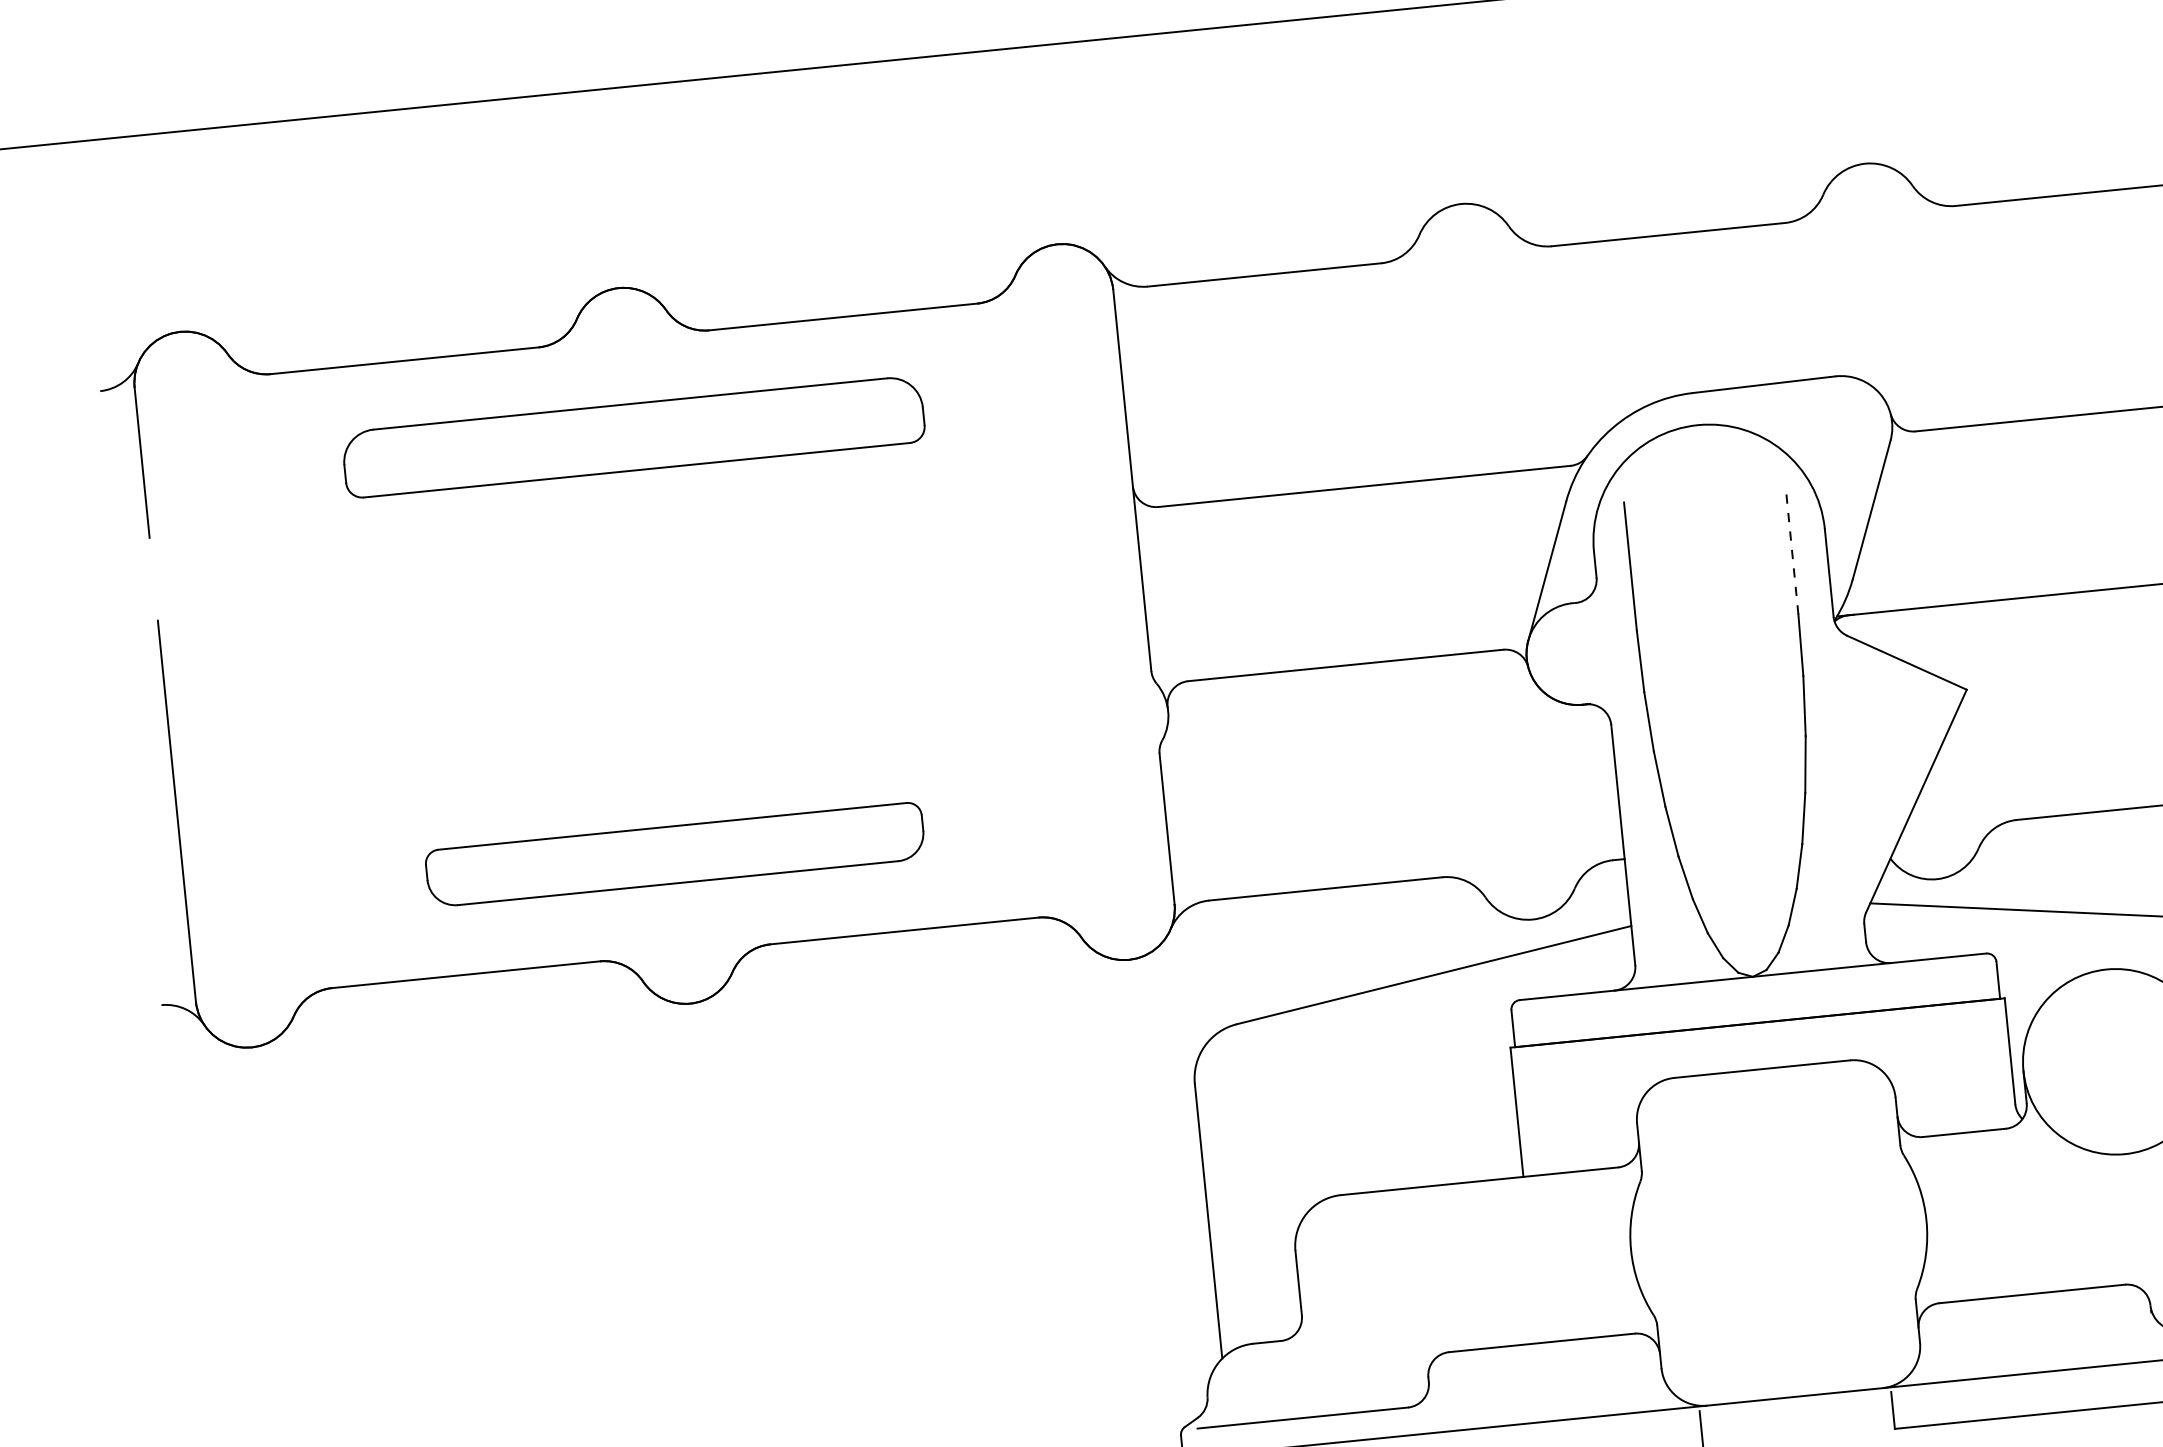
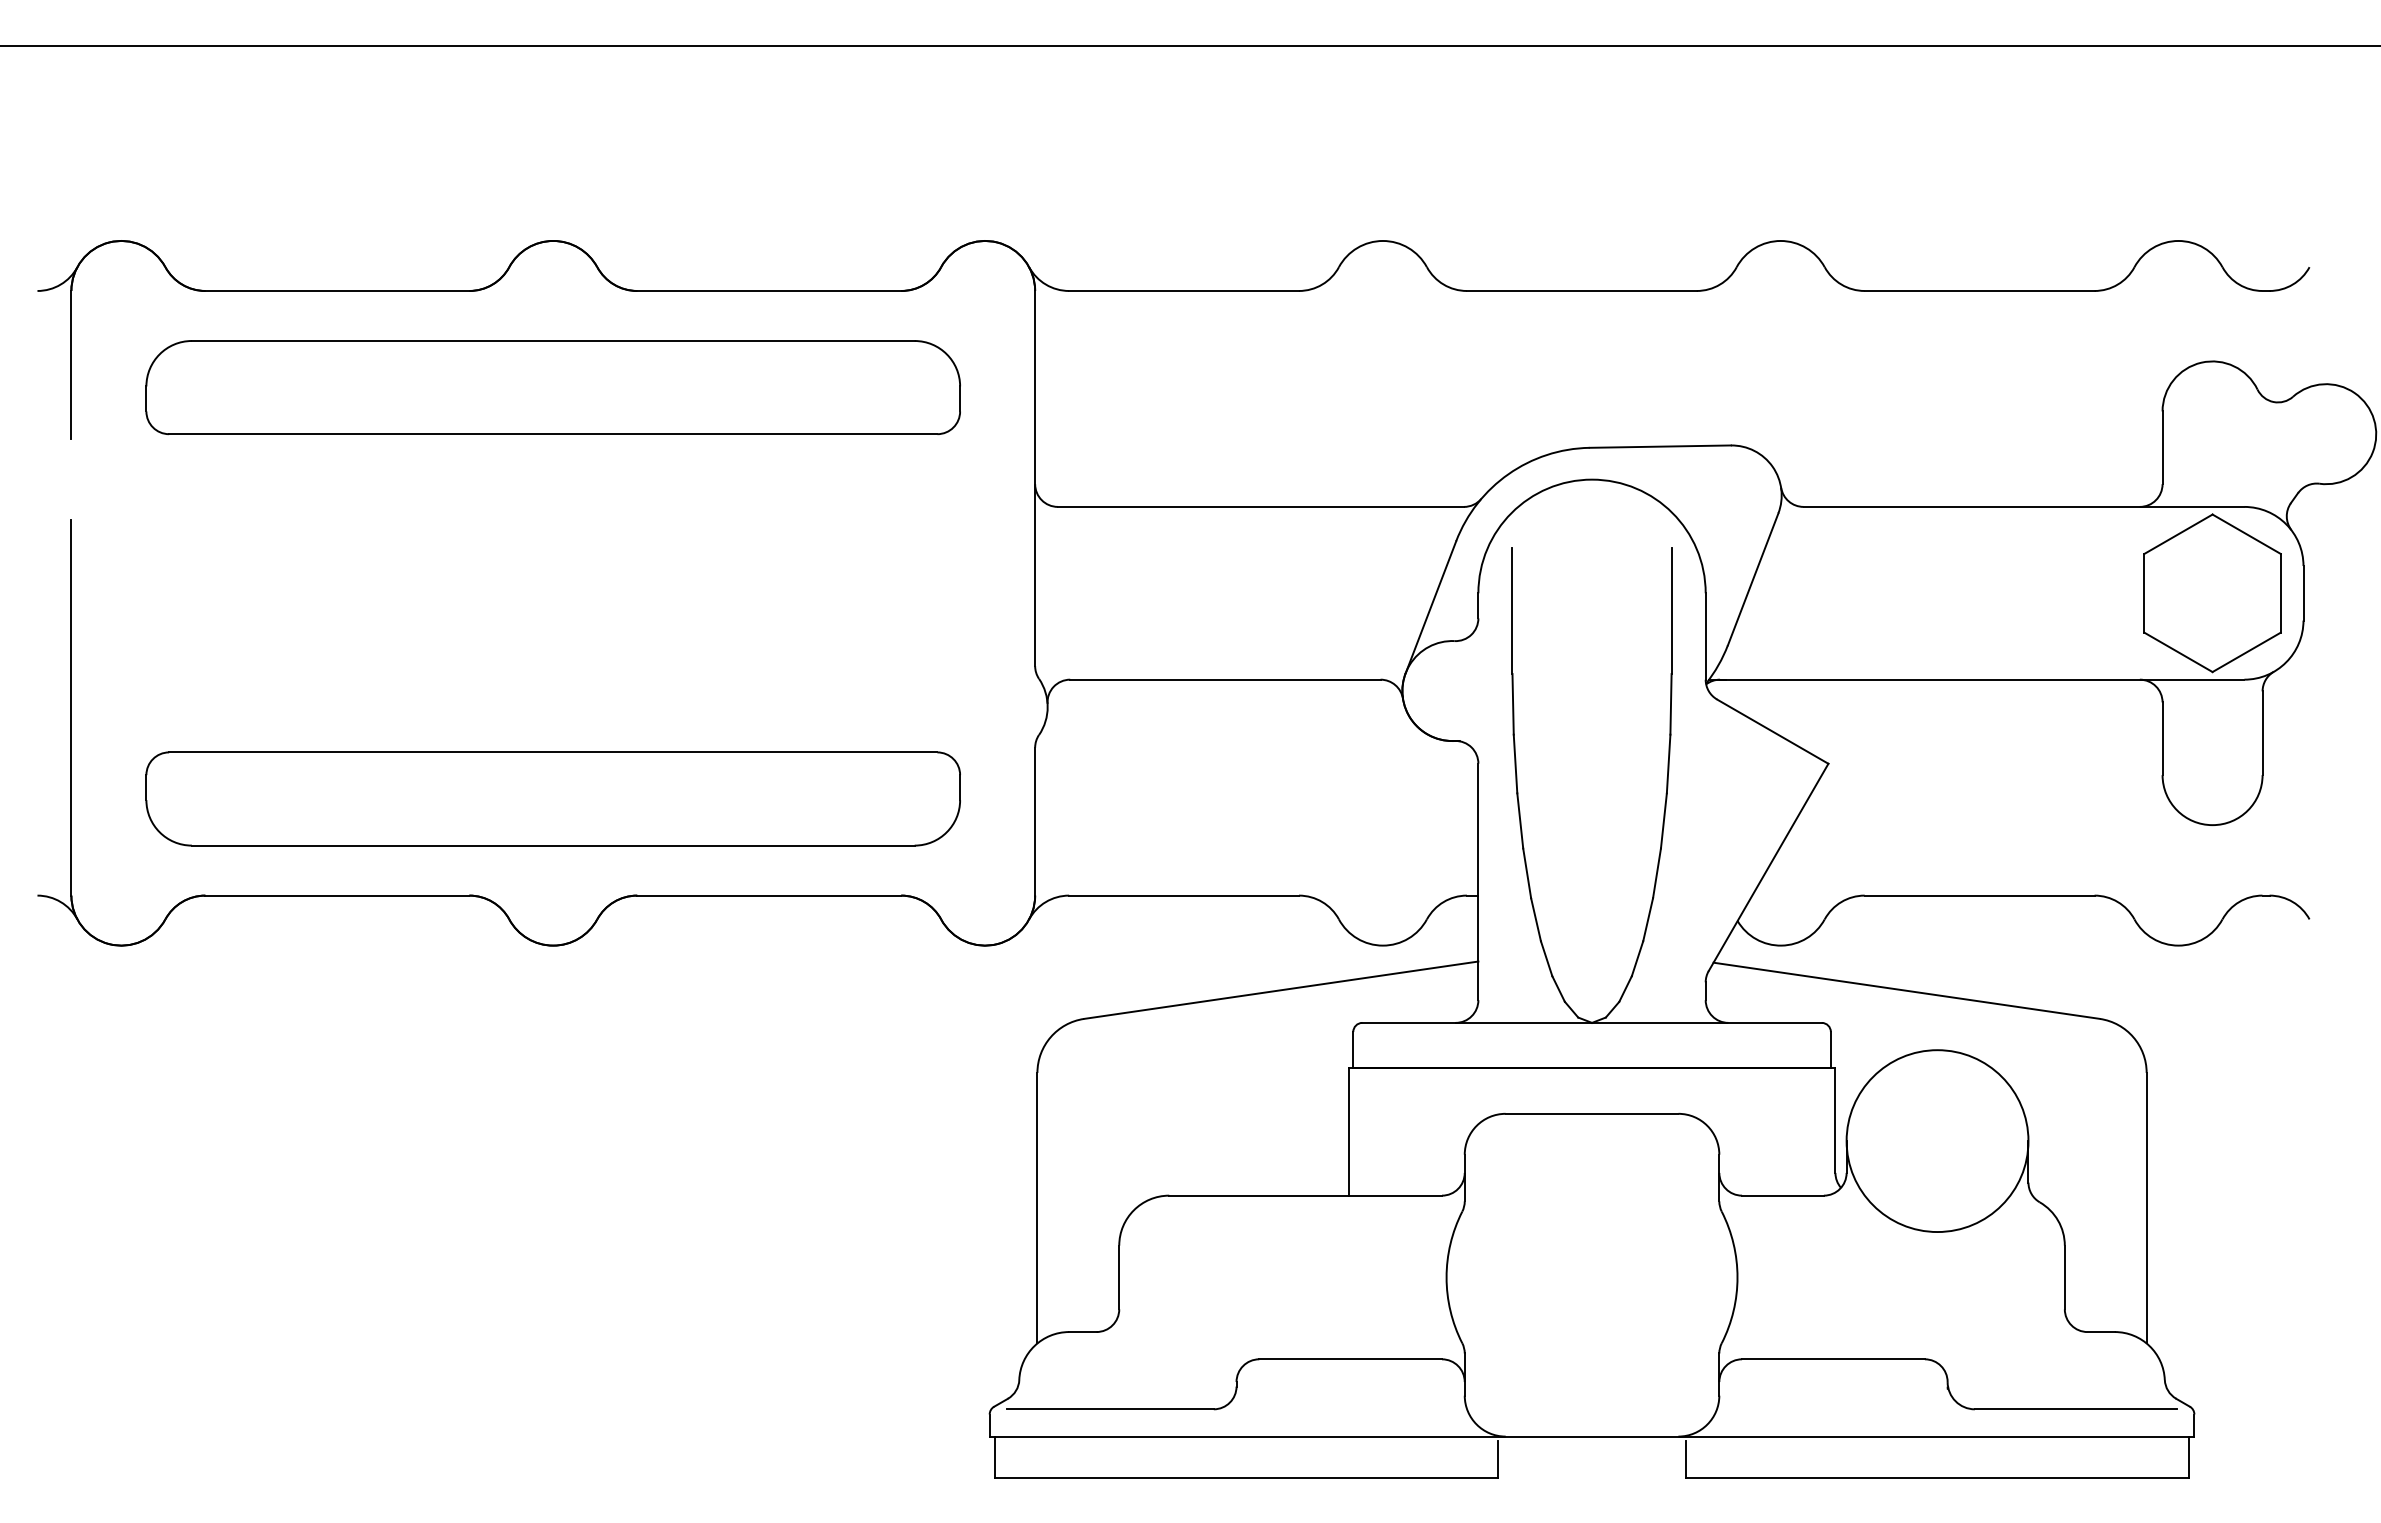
part: (632, 436) -> (552, 387), size x1.43
line: (1791, 549) -> (1671, 610), dashed -> solid
part: (674, 854) -> (552, 798), size x1.67

